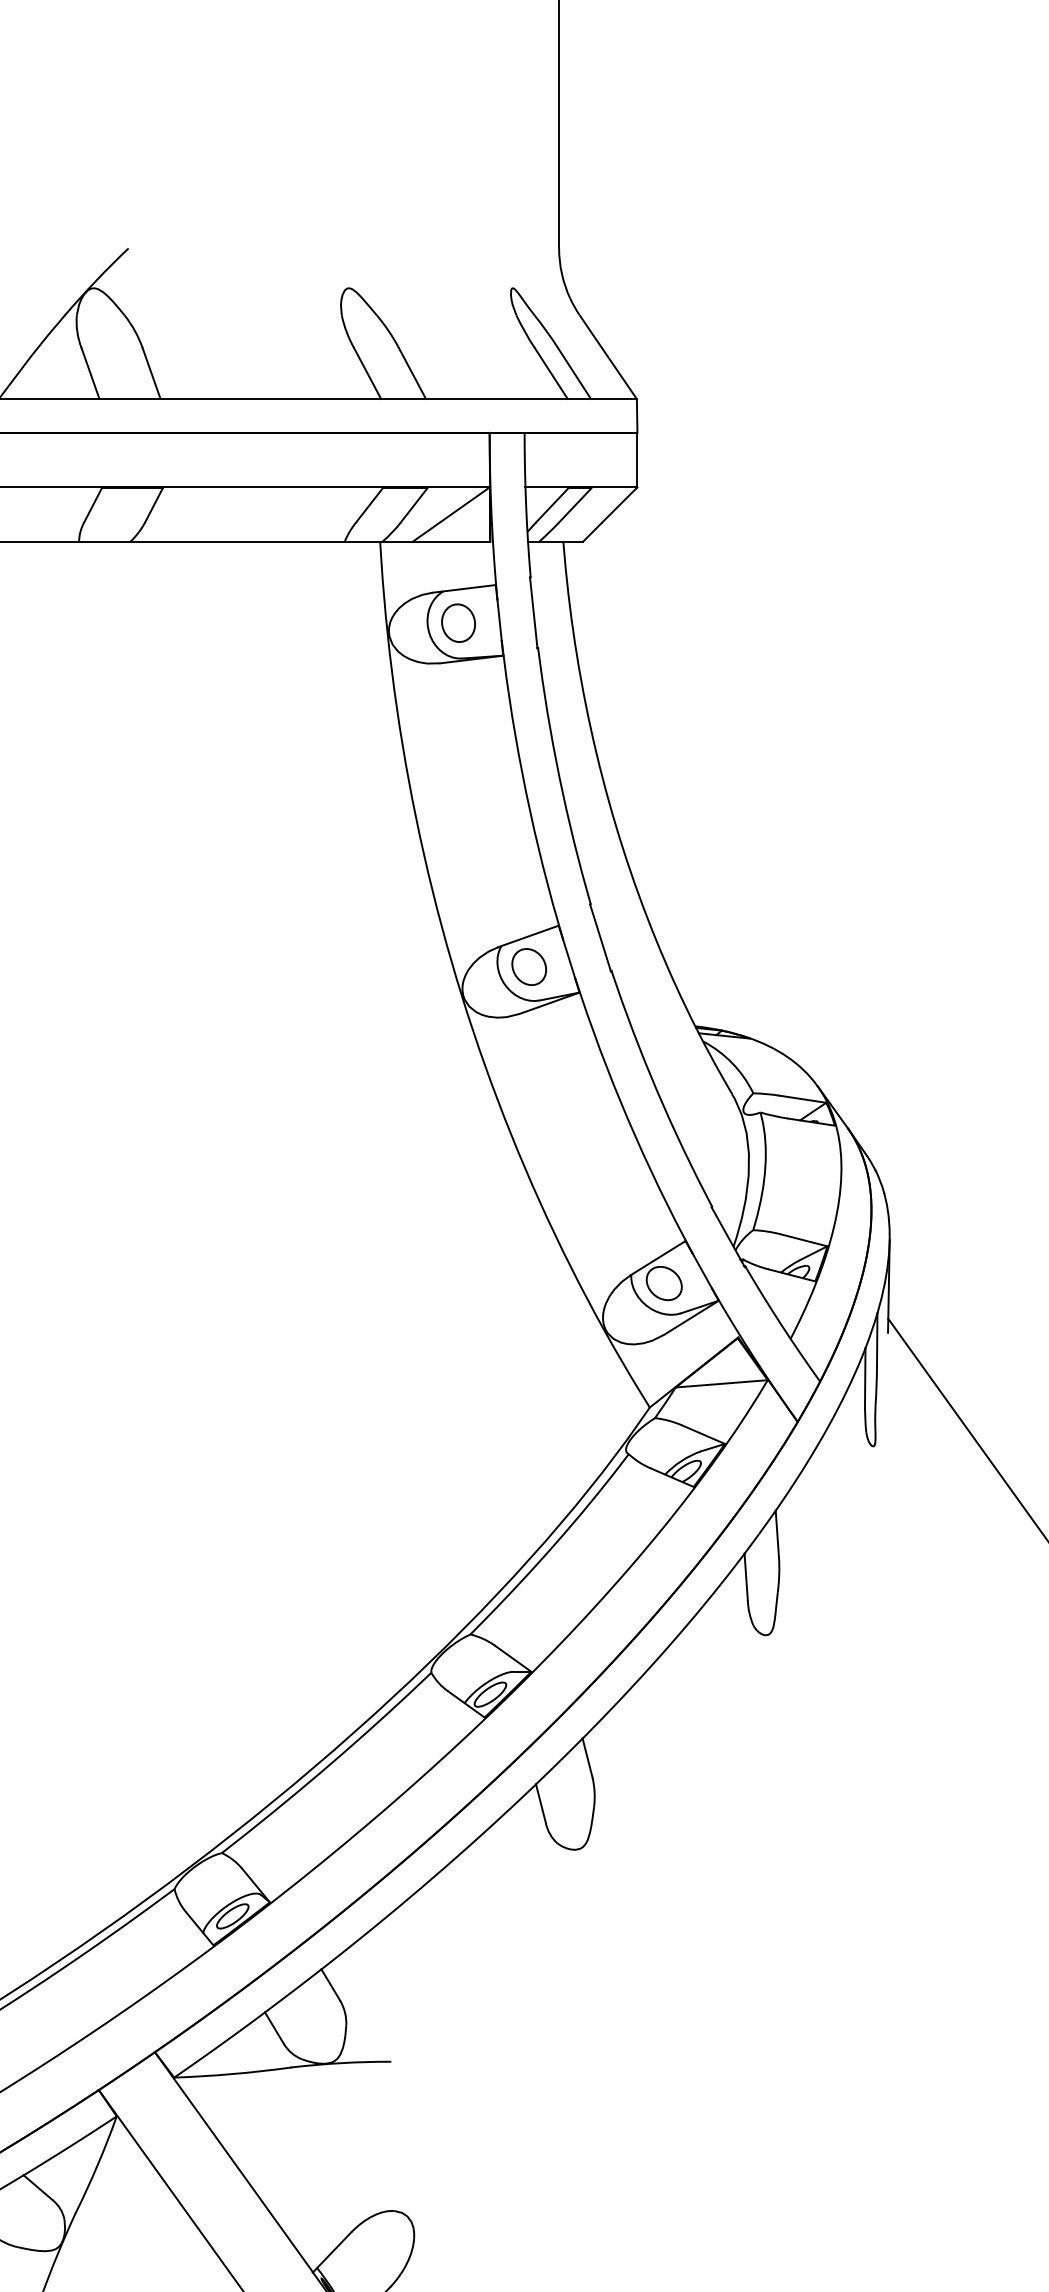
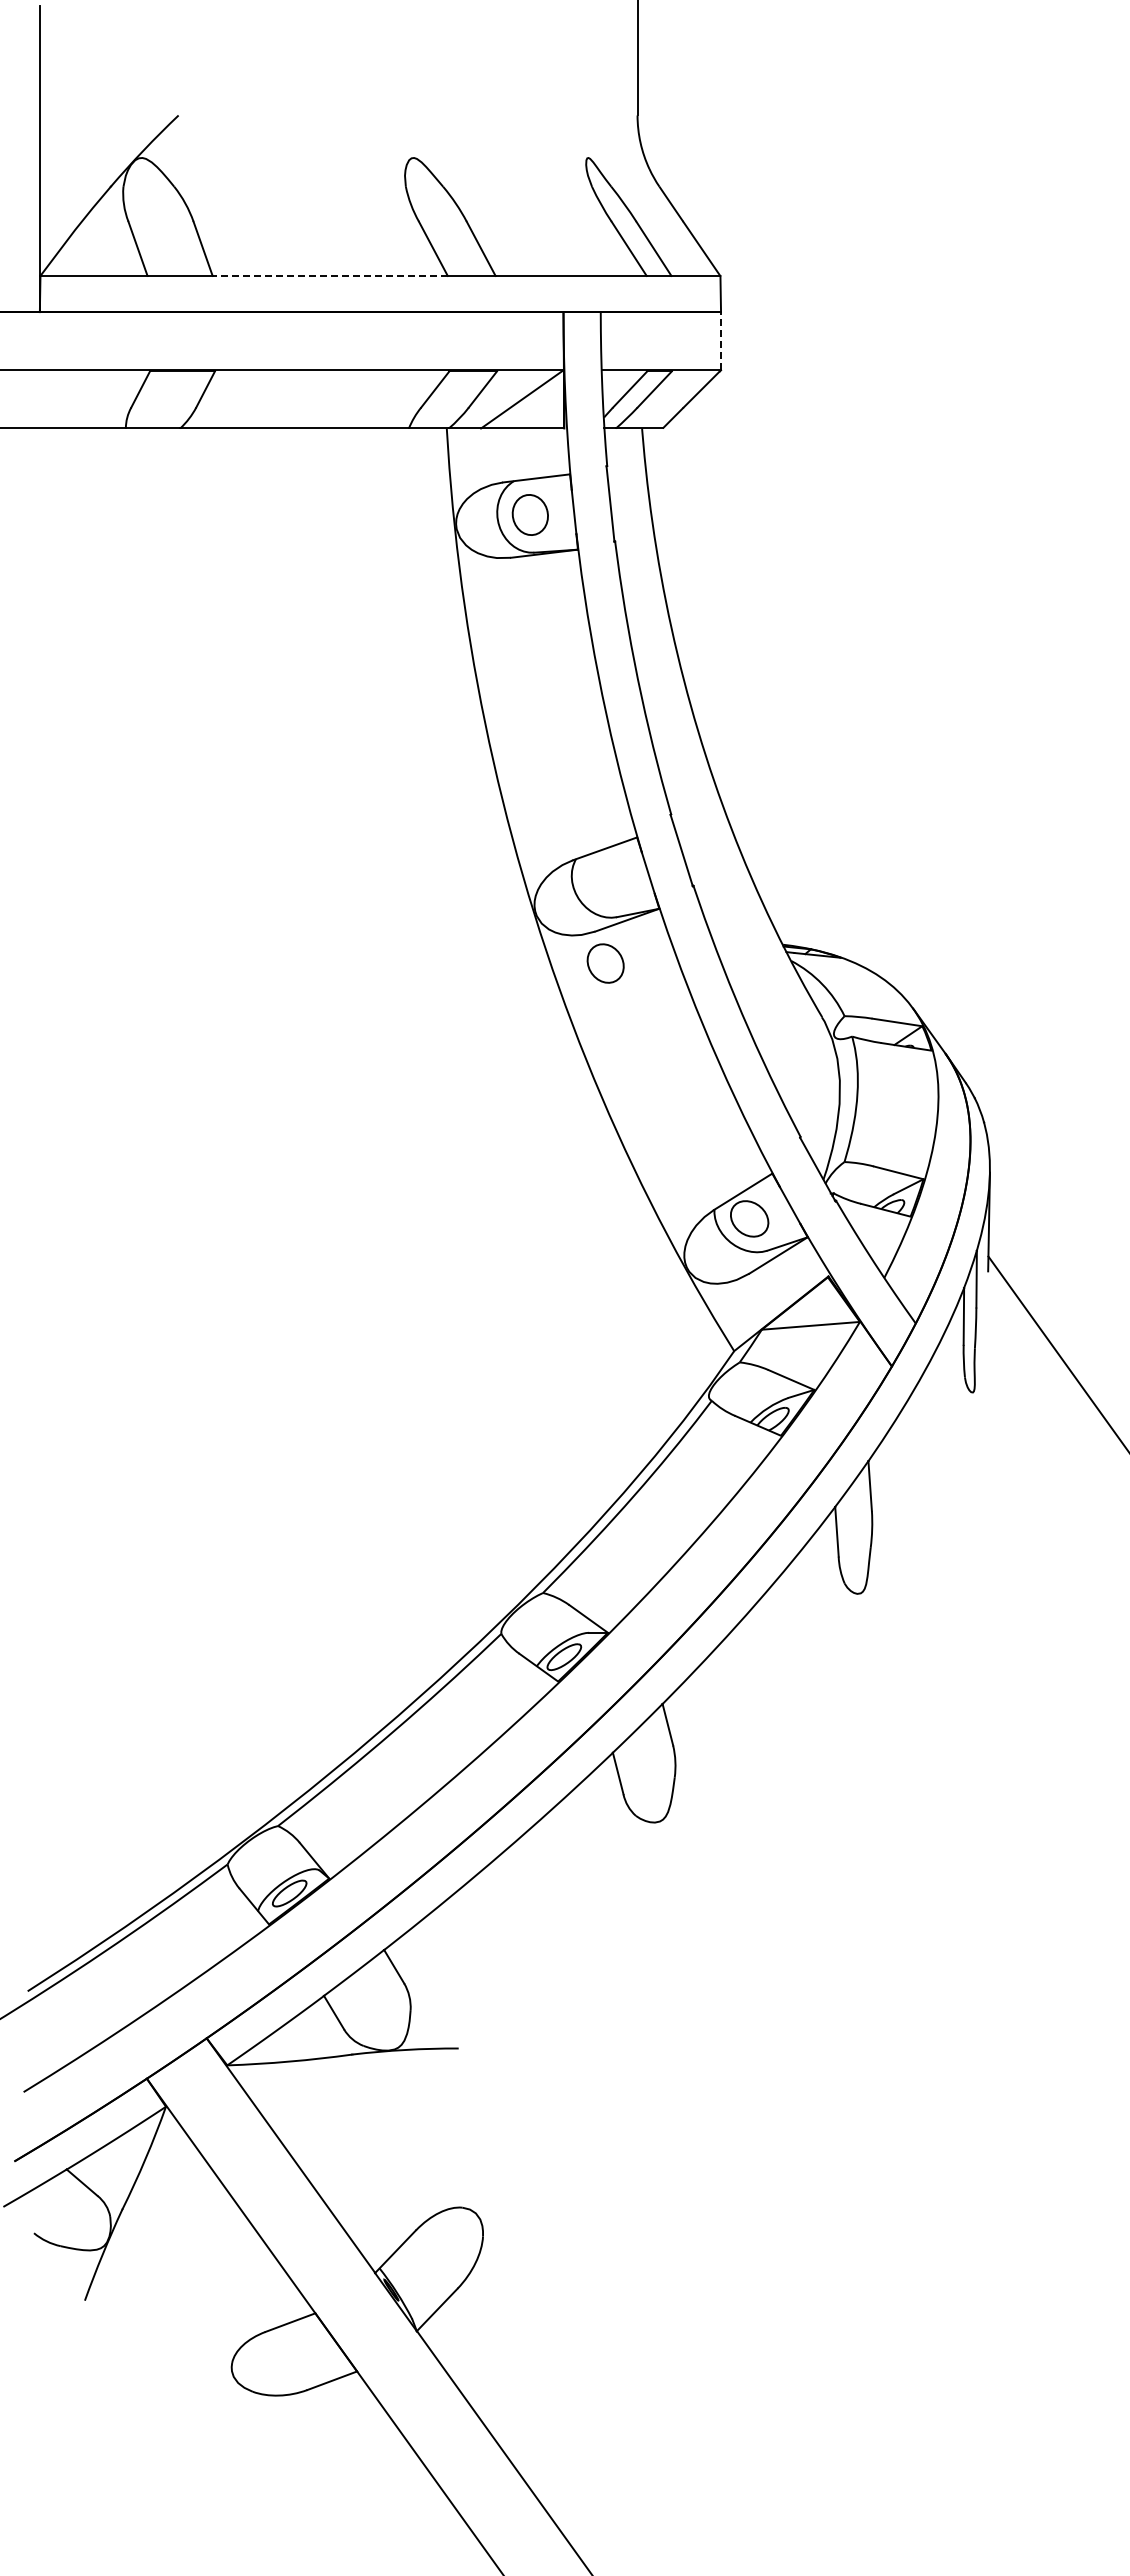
line: (271, 398) -> (330, 275), solid -> dashed
line: (637, 459) -> (721, 340), solid -> dashed
part: (529, 967) -> (605, 963), moved

